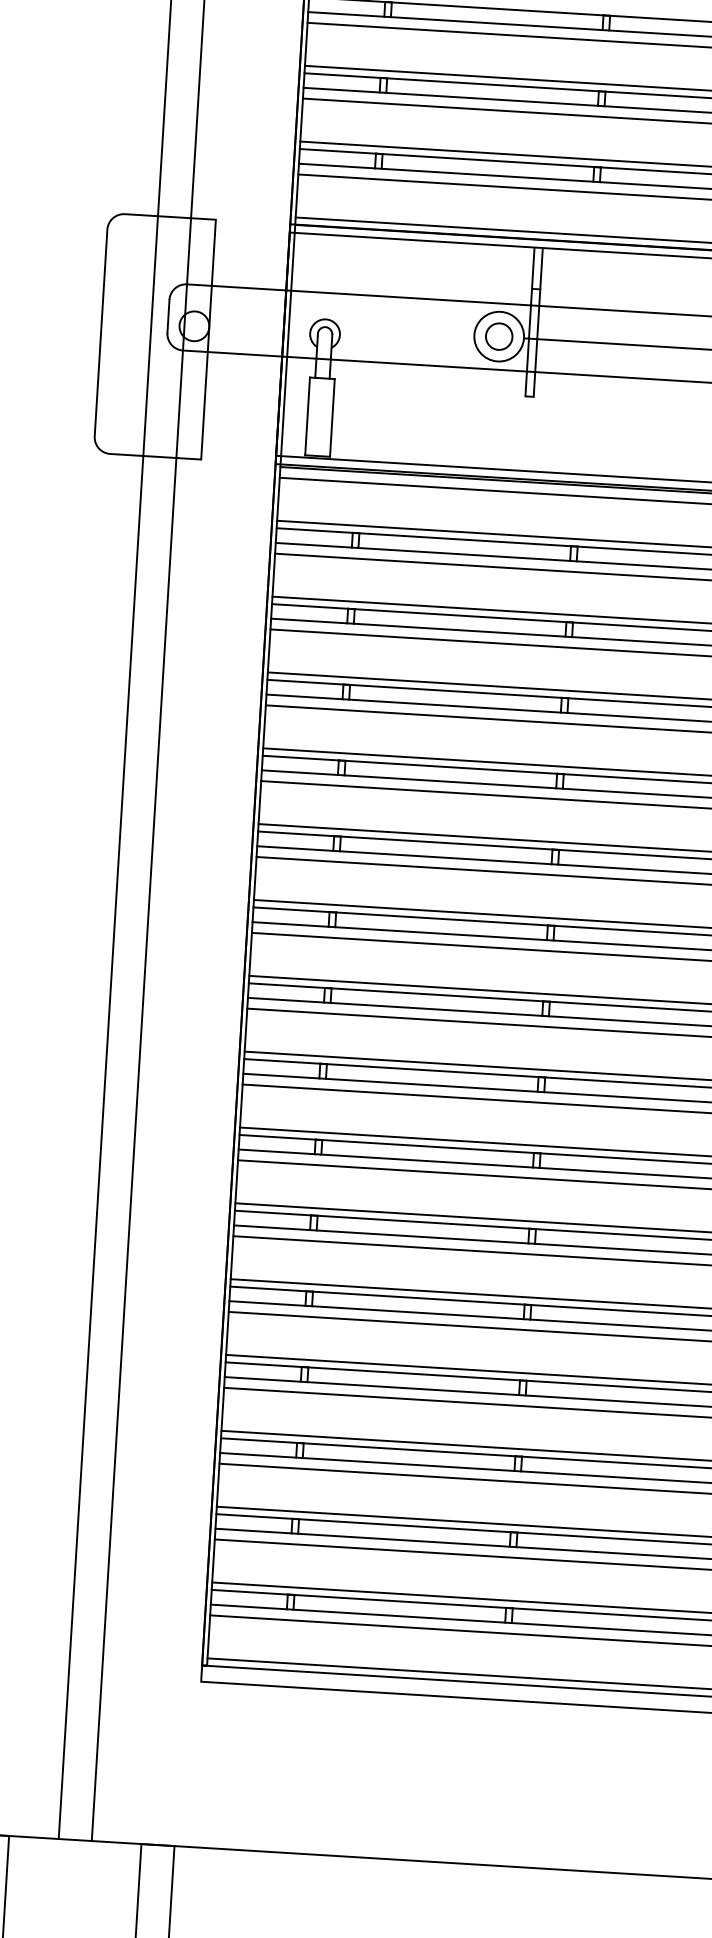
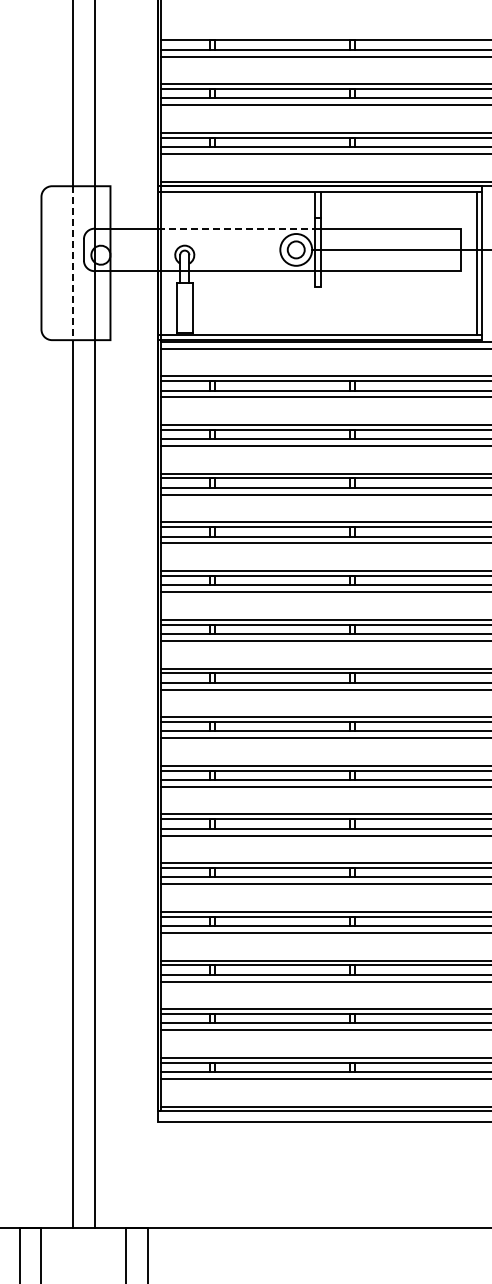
line: (408, 297) -> (236, 228), solid -> dashed
line: (150, 336) -> (73, 263), solid -> dashed

